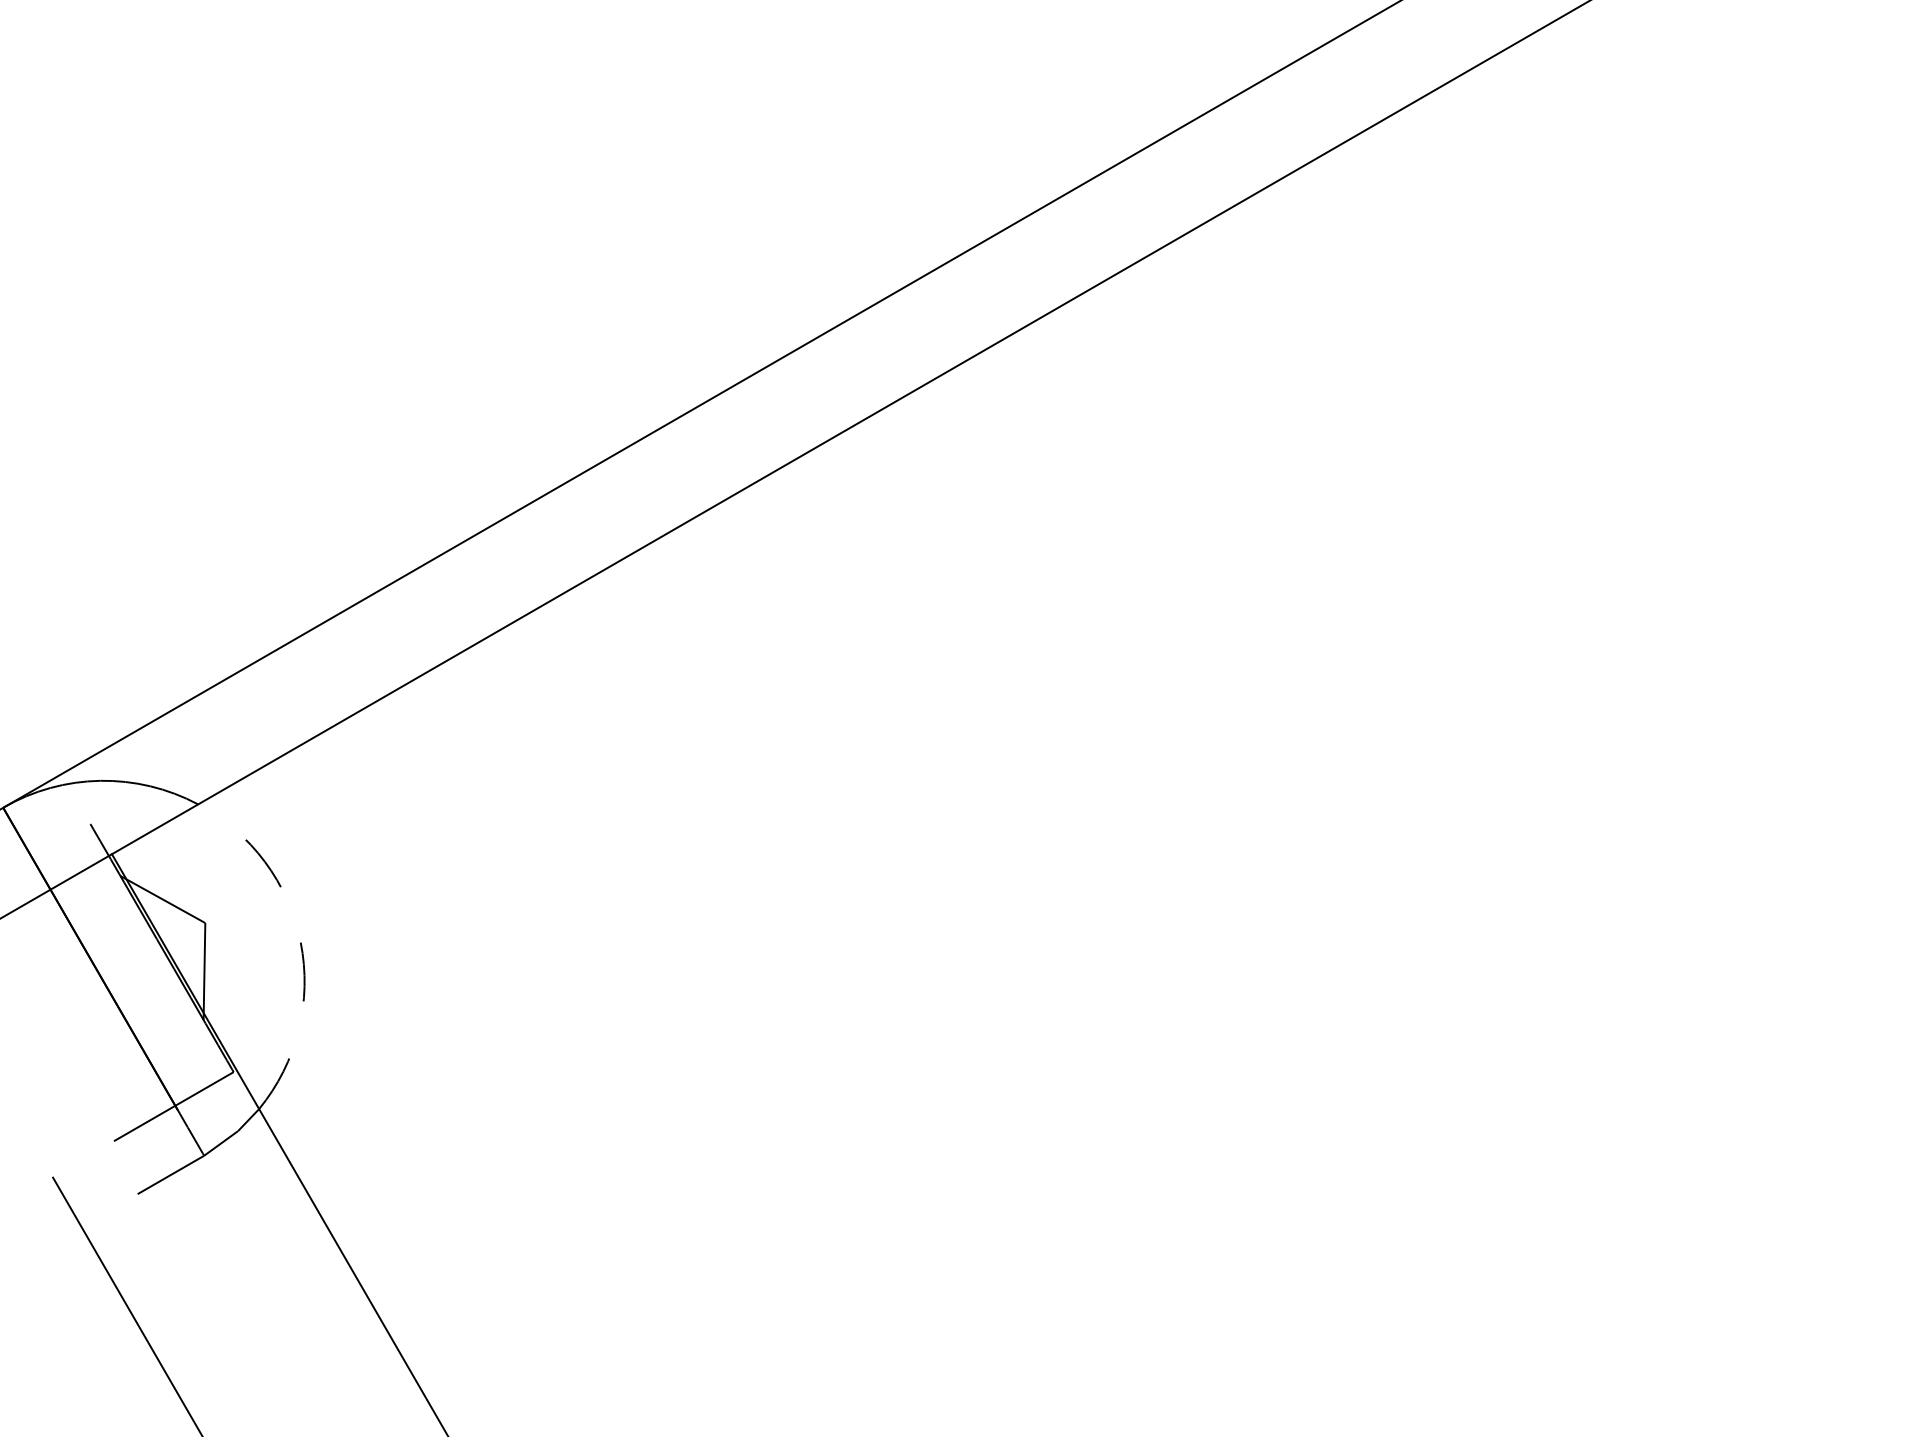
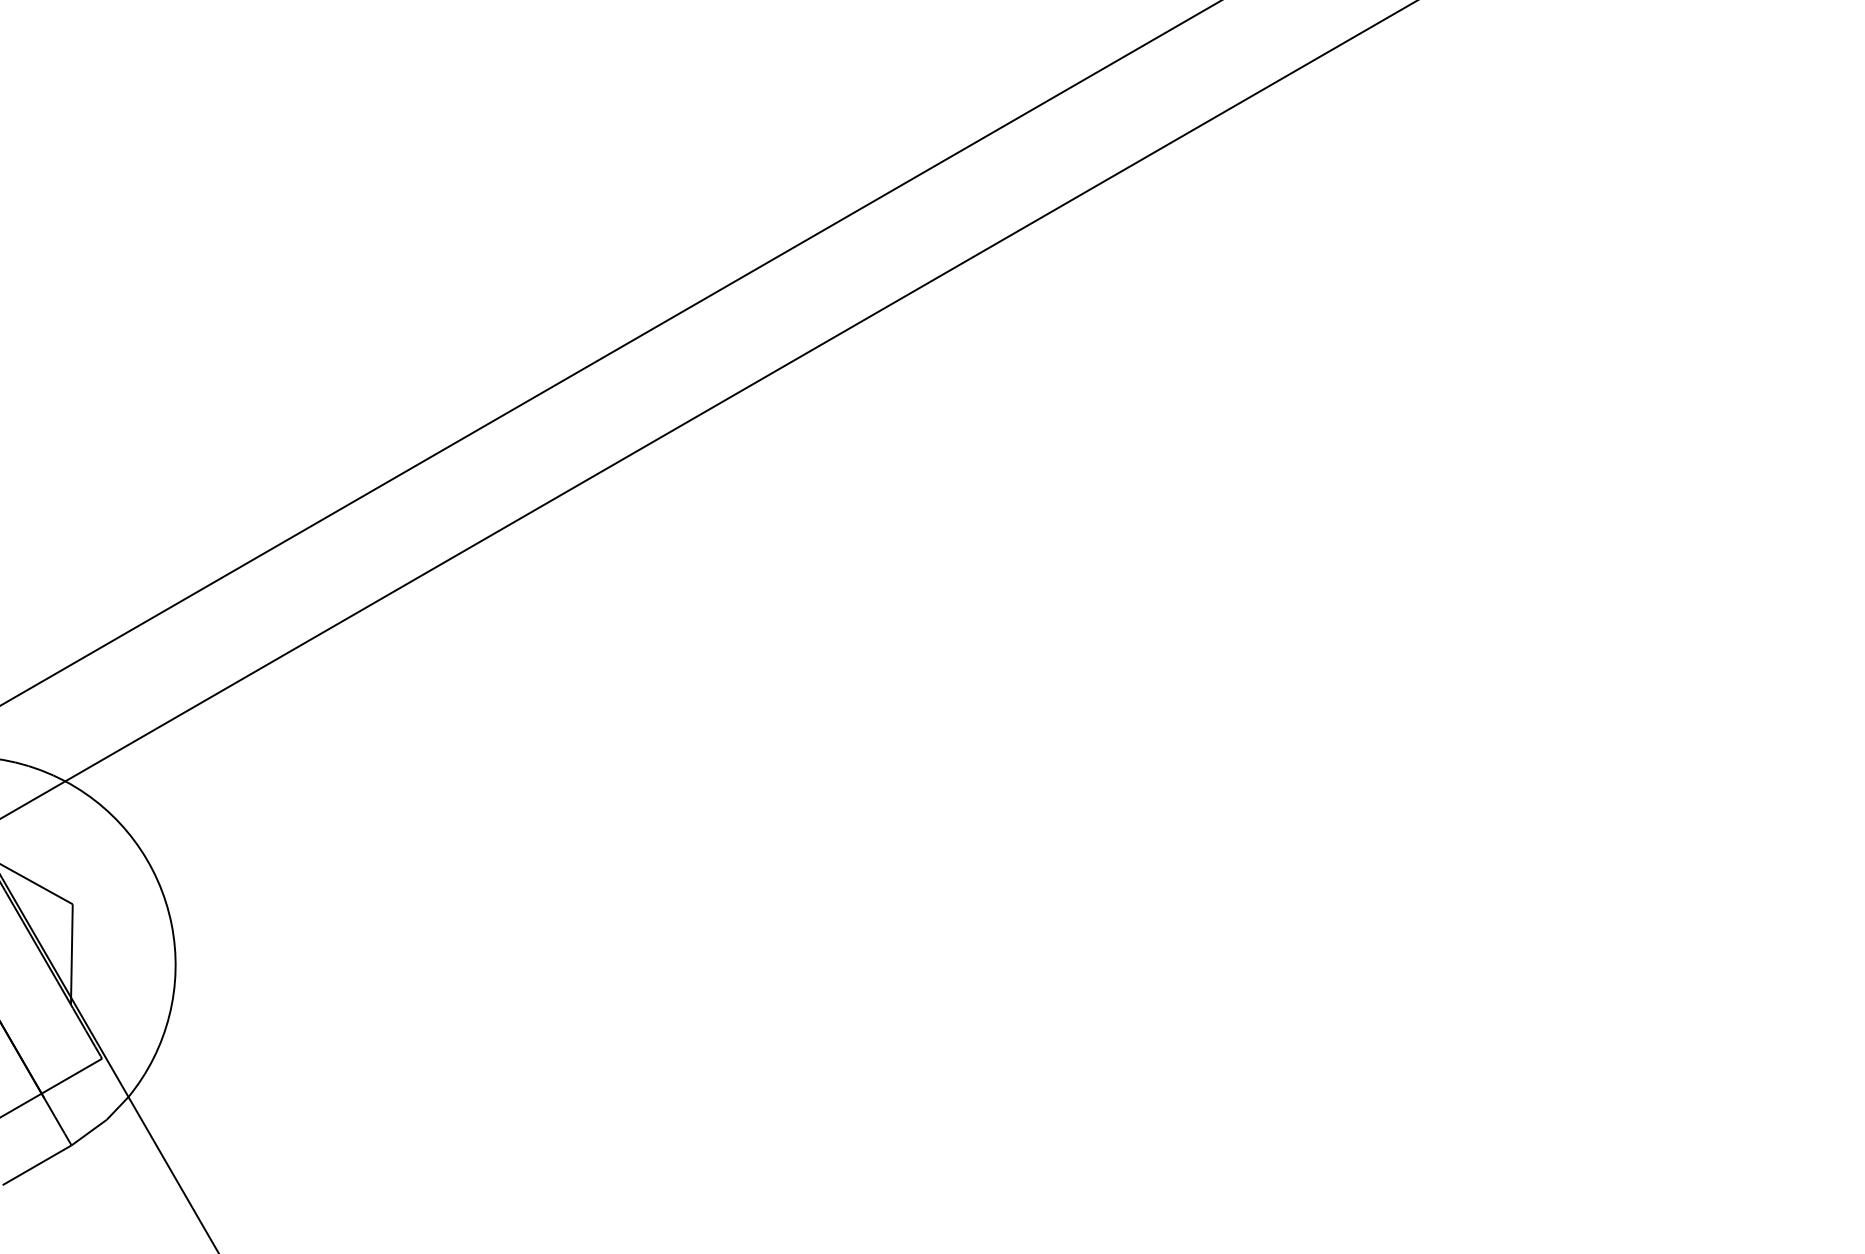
arc: (300, 942) -> (171, 924), dashed -> solid

